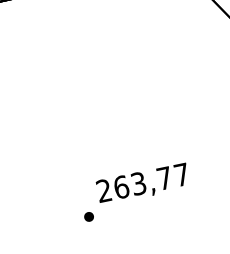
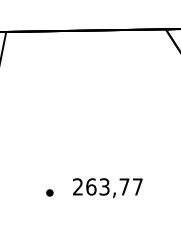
part: (88, 216) -> (49, 192), moved

